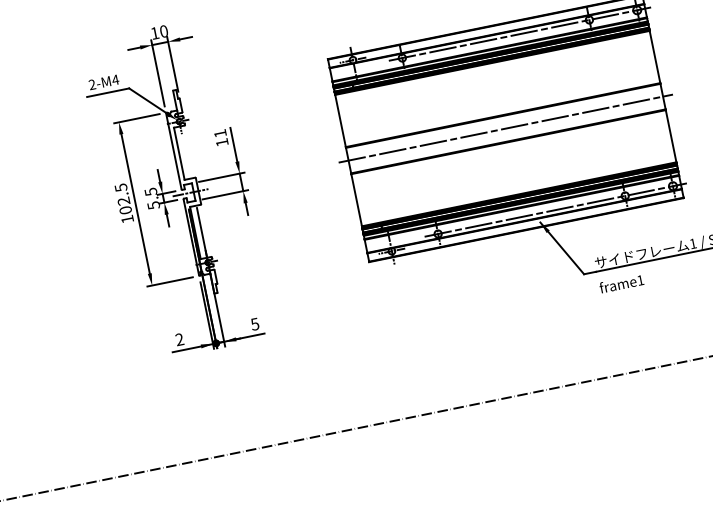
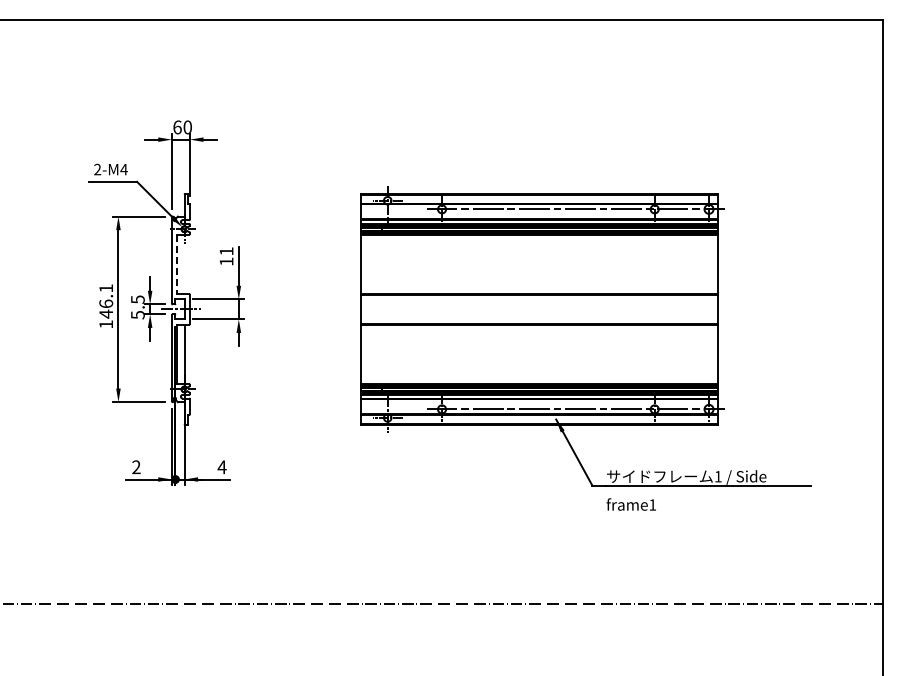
text: (155, 33) -> (177, 127), 10 -> 60
line: (505, 128) -> (539, 309), removed
line: (179, 153) -> (177, 264), solid -> dashed
text: (123, 199) -> (106, 301), 102.5 -> 146.1
text: (254, 324) -> (221, 467), 5 -> 4

